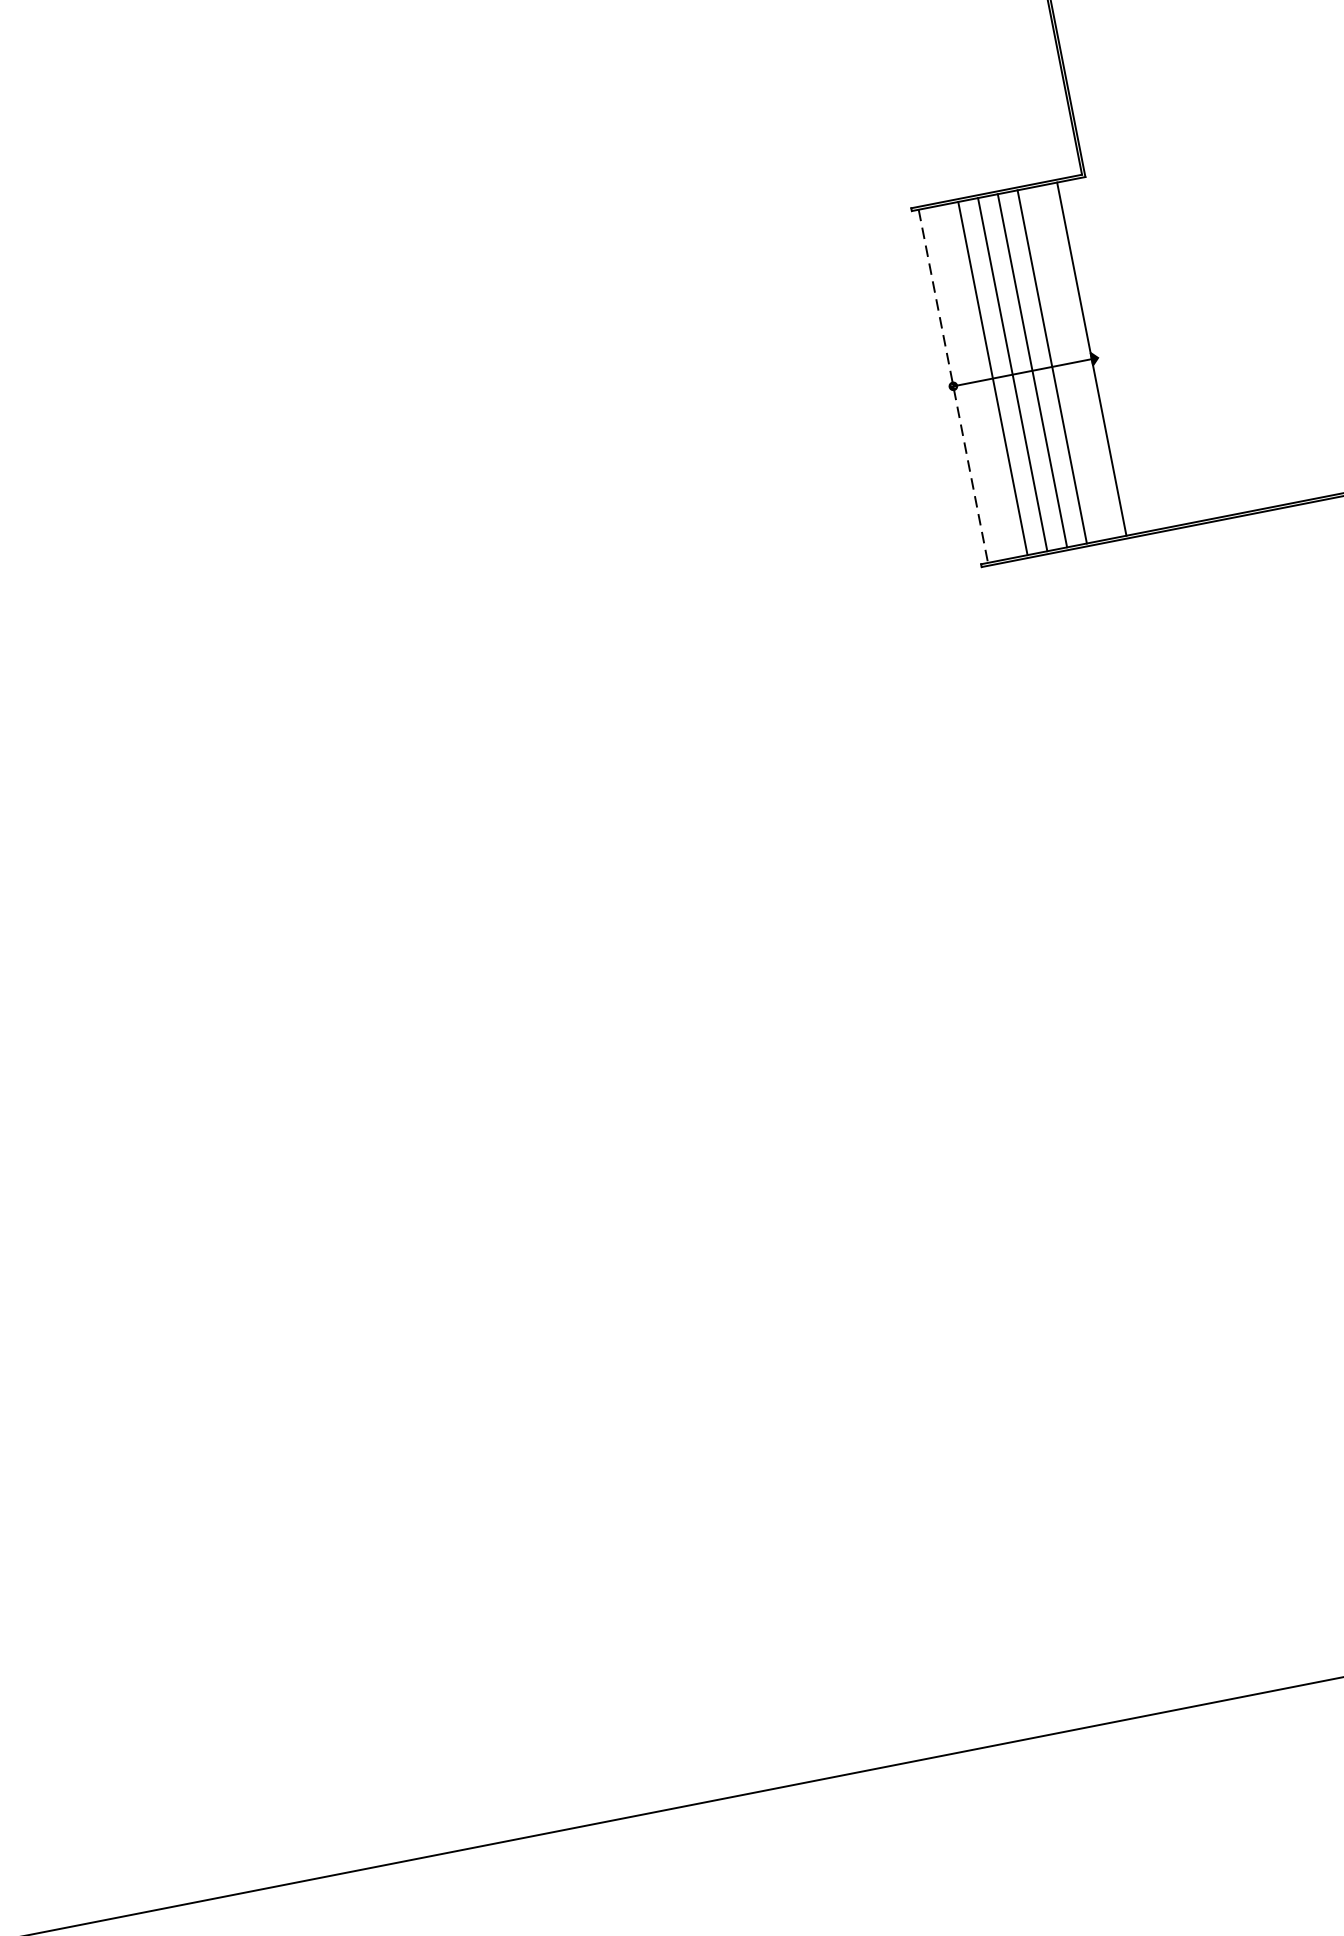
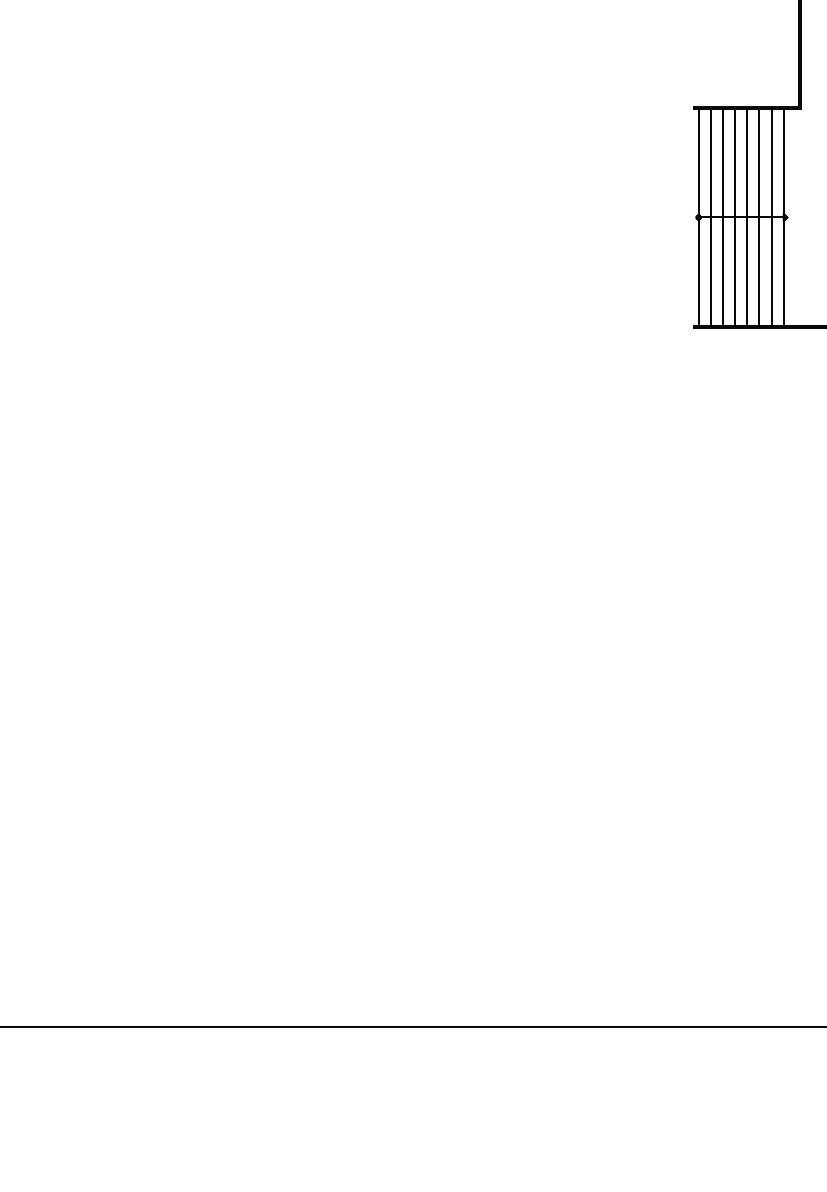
line: (1071, 363) -> (771, 217), added
line: (972, 382) -> (710, 217), added
line: (953, 386) -> (698, 217), dashed -> solid

